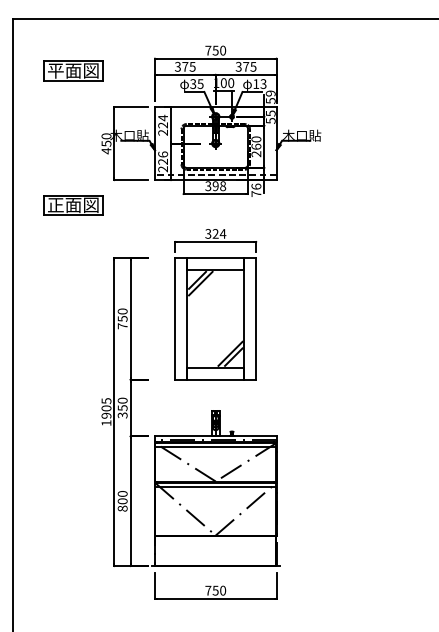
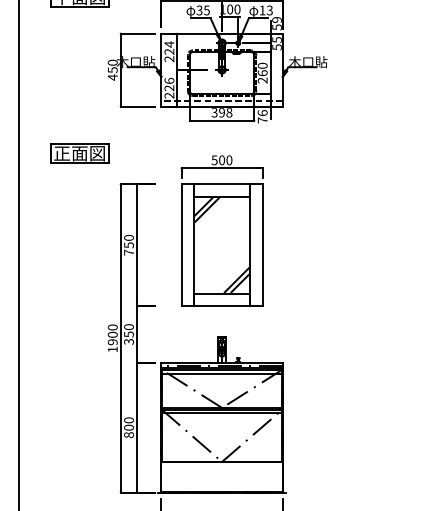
part: (73, 205) -> (79, 153), moved
text: (215, 233) -> (221, 159), 324 -> 500
text: (106, 401) -> (112, 327), 1905 -> 1900

